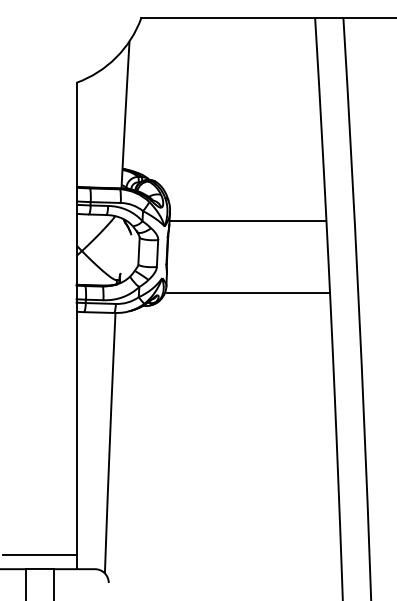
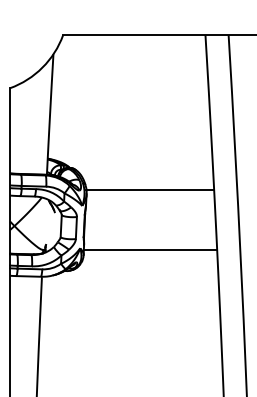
line: (247, 220) -> (150, 189), moved
line: (247, 293) -> (150, 250), moved

